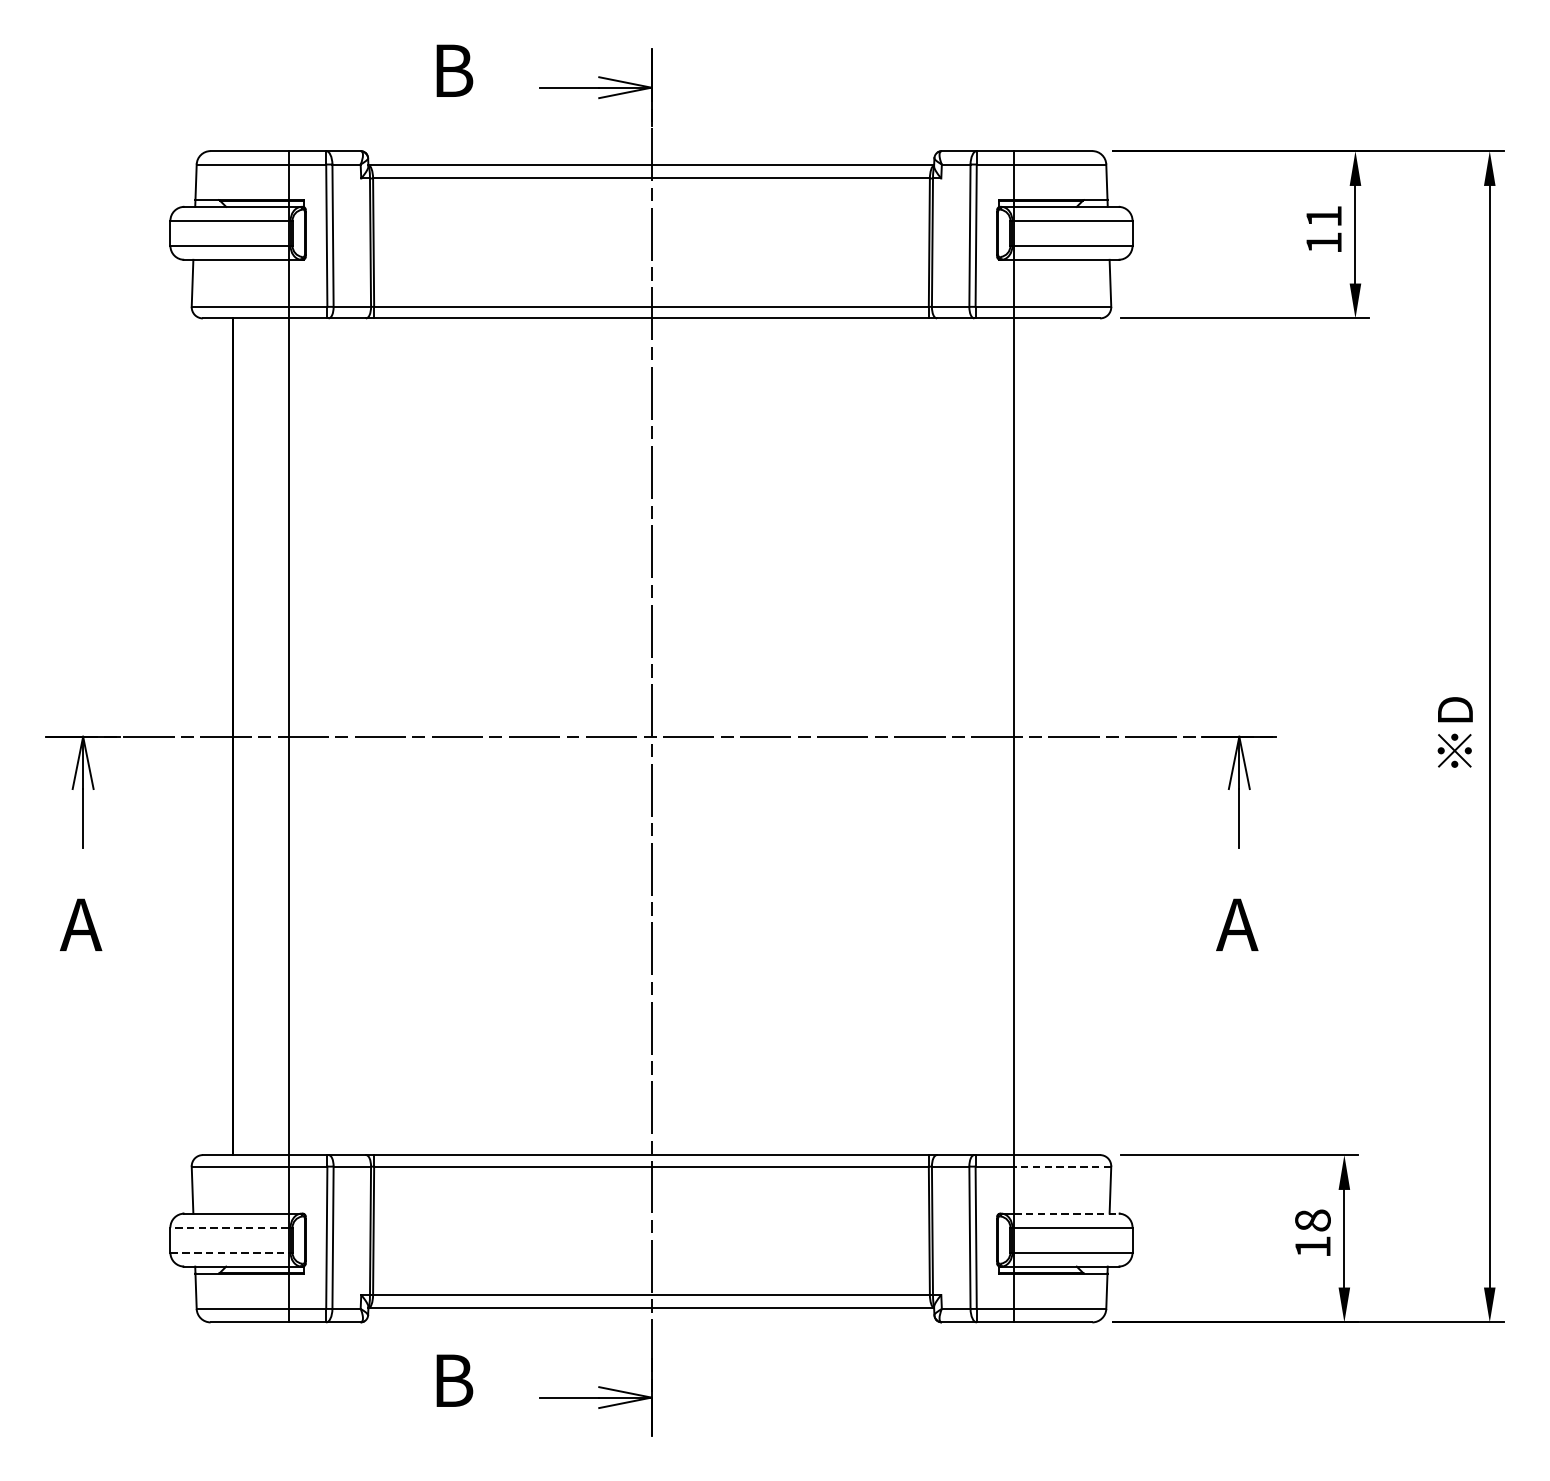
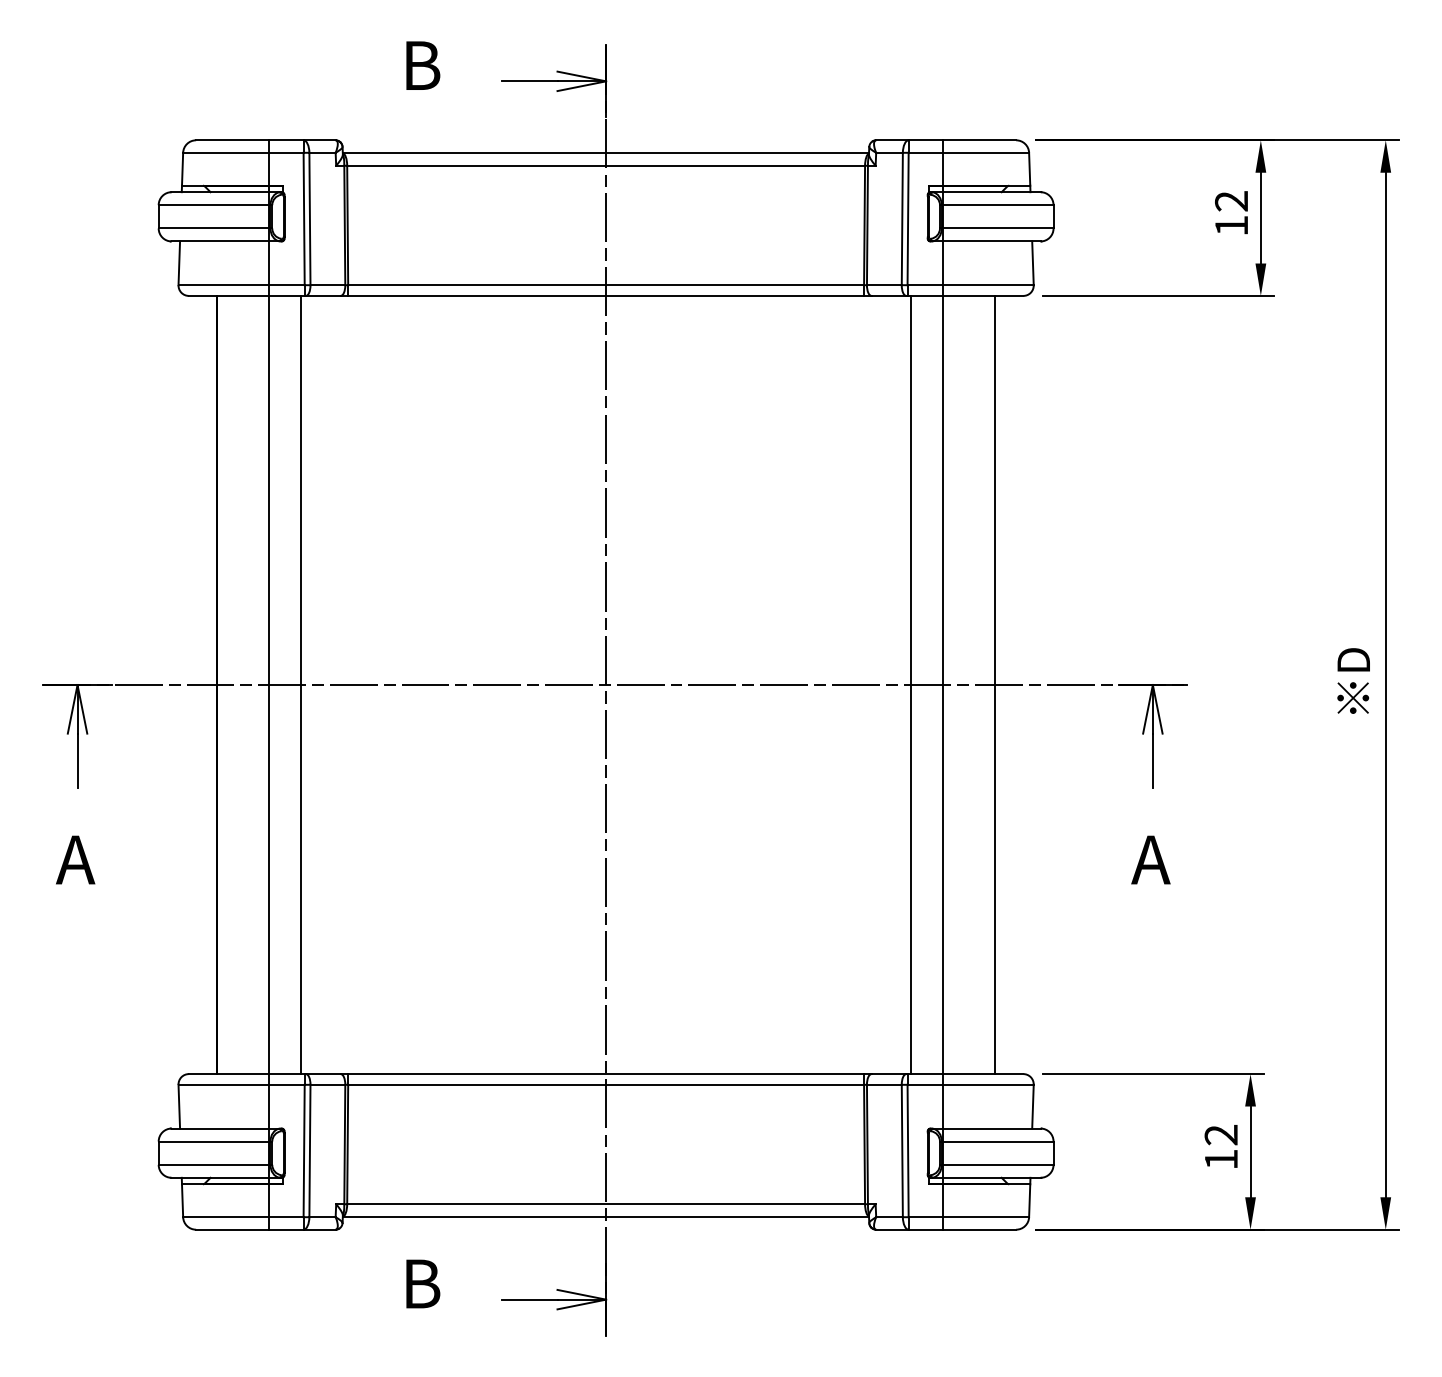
text: (1323, 216) -> (1231, 201), 11 -> 12
line: (323, 736) -> (301, 684), added
line: (978, 736) -> (910, 684), added
line: (1070, 736) -> (995, 684), added
line: (1062, 1166) -> (988, 1084), dashed -> solid
line: (1065, 1213) -> (991, 1128), dashed -> solid
text: (1313, 1220) -> (1221, 1134), 18 -> 12
line: (229, 1227) -> (213, 1141), dashed -> solid
line: (230, 1252) -> (214, 1164), dashed -> solid

